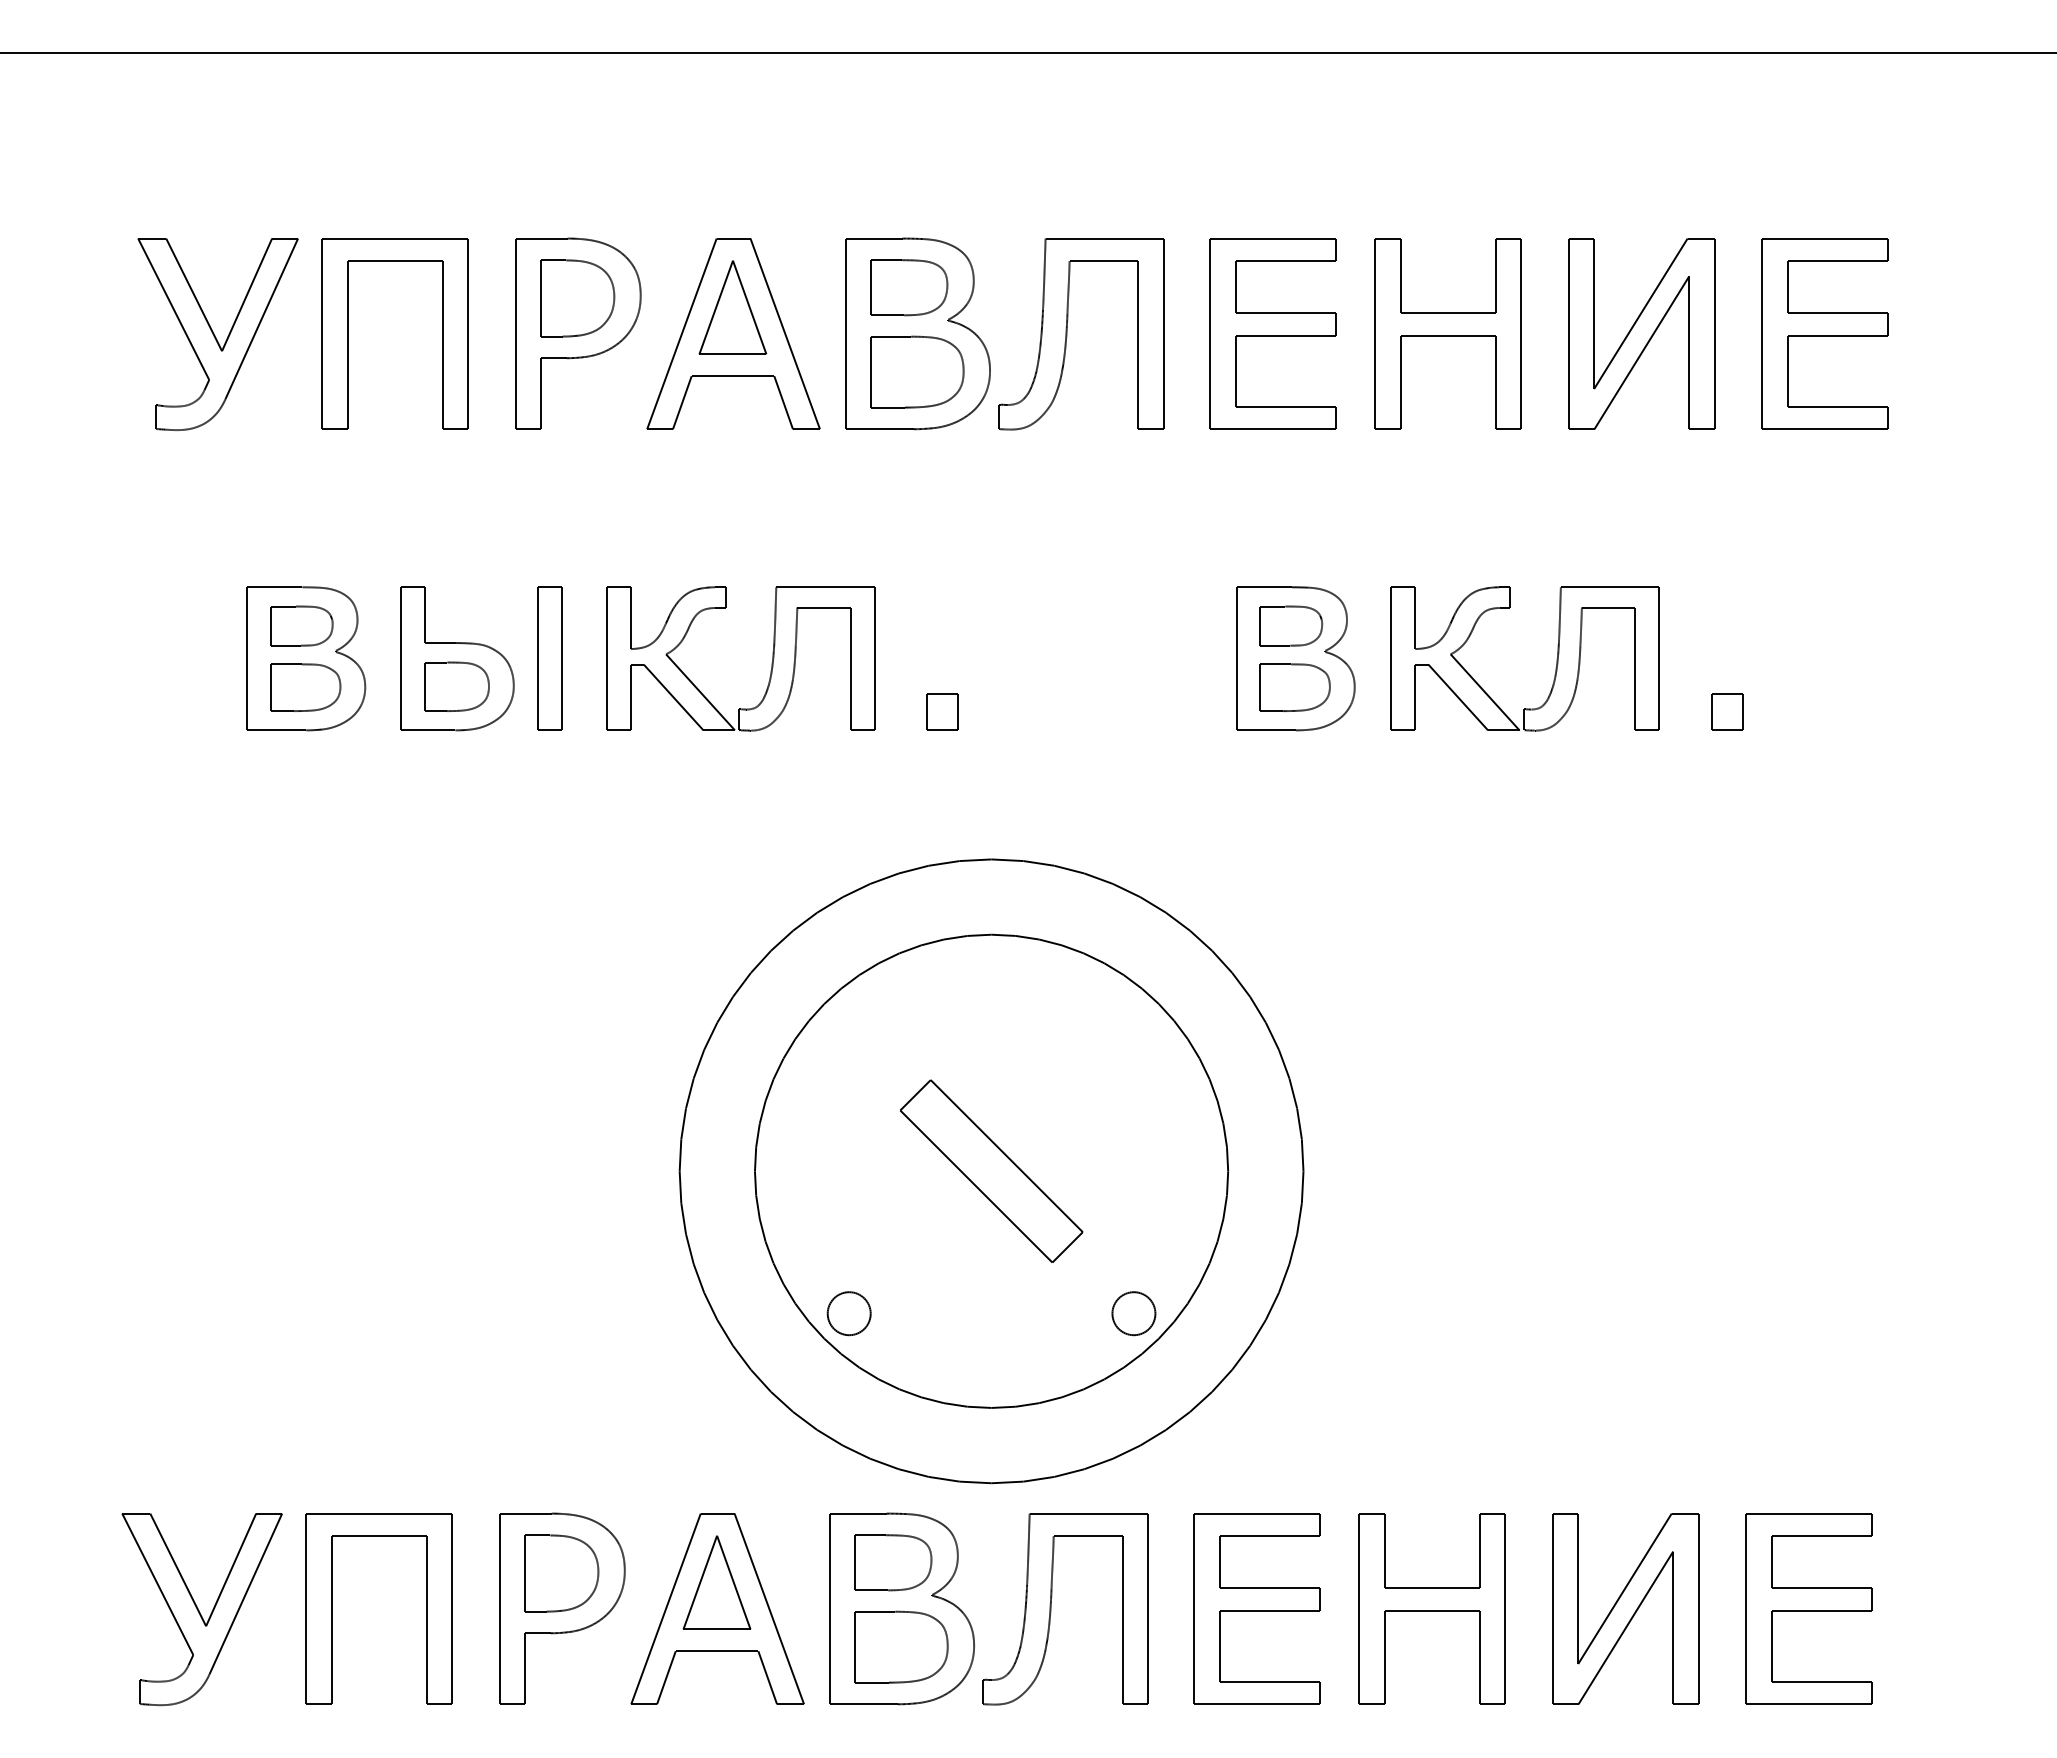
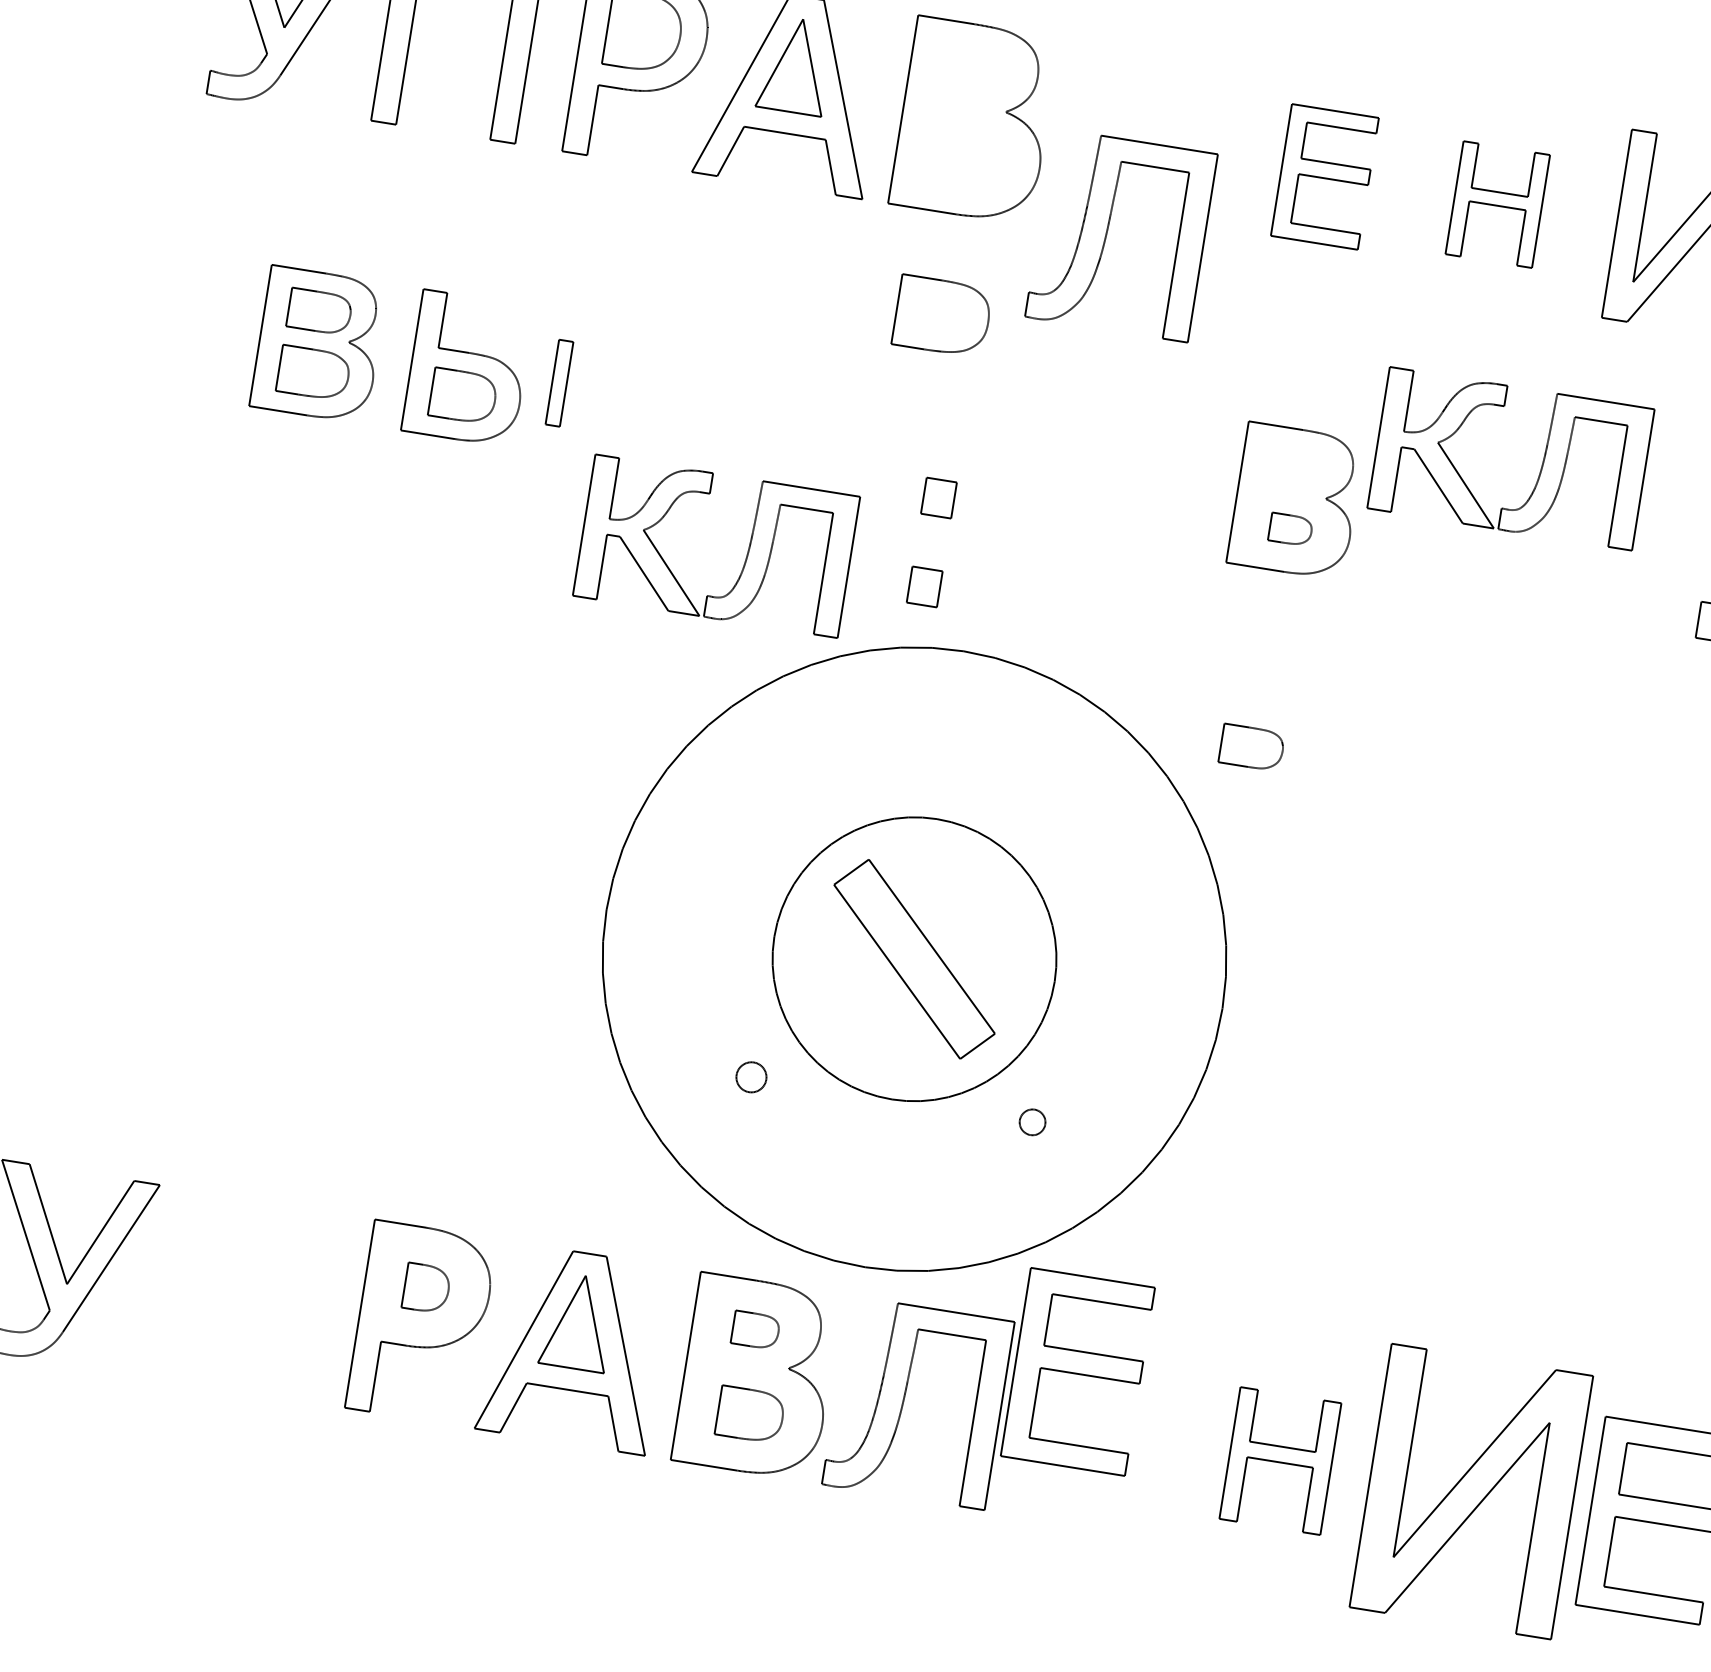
part: (909, 287) -> (973, 73), removed
part: (1272, 333) -> (1324, 176), size x0.7
part: (1447, 333) -> (1497, 204), size x0.6
part: (1067, 334) -> (1107, 233), moved
part: (917, 371) -> (942, 315), moved
part: (1291, 625) -> (1252, 747), moved
part: (549, 658) -> (559, 382), size x0.6
part: (1556, 658) -> (1541, 463), moved
part: (771, 662) -> (746, 554), moved
part: (1294, 687) -> (1290, 529), size x0.6
part: (942, 801) -> (924, 586), added
circle: (991, 1170) -> (914, 958), size x0.6
circle: (848, 1313) -> (750, 1077), size x0.7
circle: (1133, 1313) -> (1032, 1122), size x0.6
part: (893, 1562) -> (755, 1330), size x0.6
part: (561, 1573) -> (426, 1288), size x0.6
part: (332, 1608) -> (194, 1286), removed
part: (1256, 1608) -> (1077, 1371), moved
part: (1431, 1608) -> (1279, 1460), size x0.7
part: (1625, 1608) -> (1471, 1491), size x1.4
part: (901, 1646) -> (750, 1414), size x0.7

